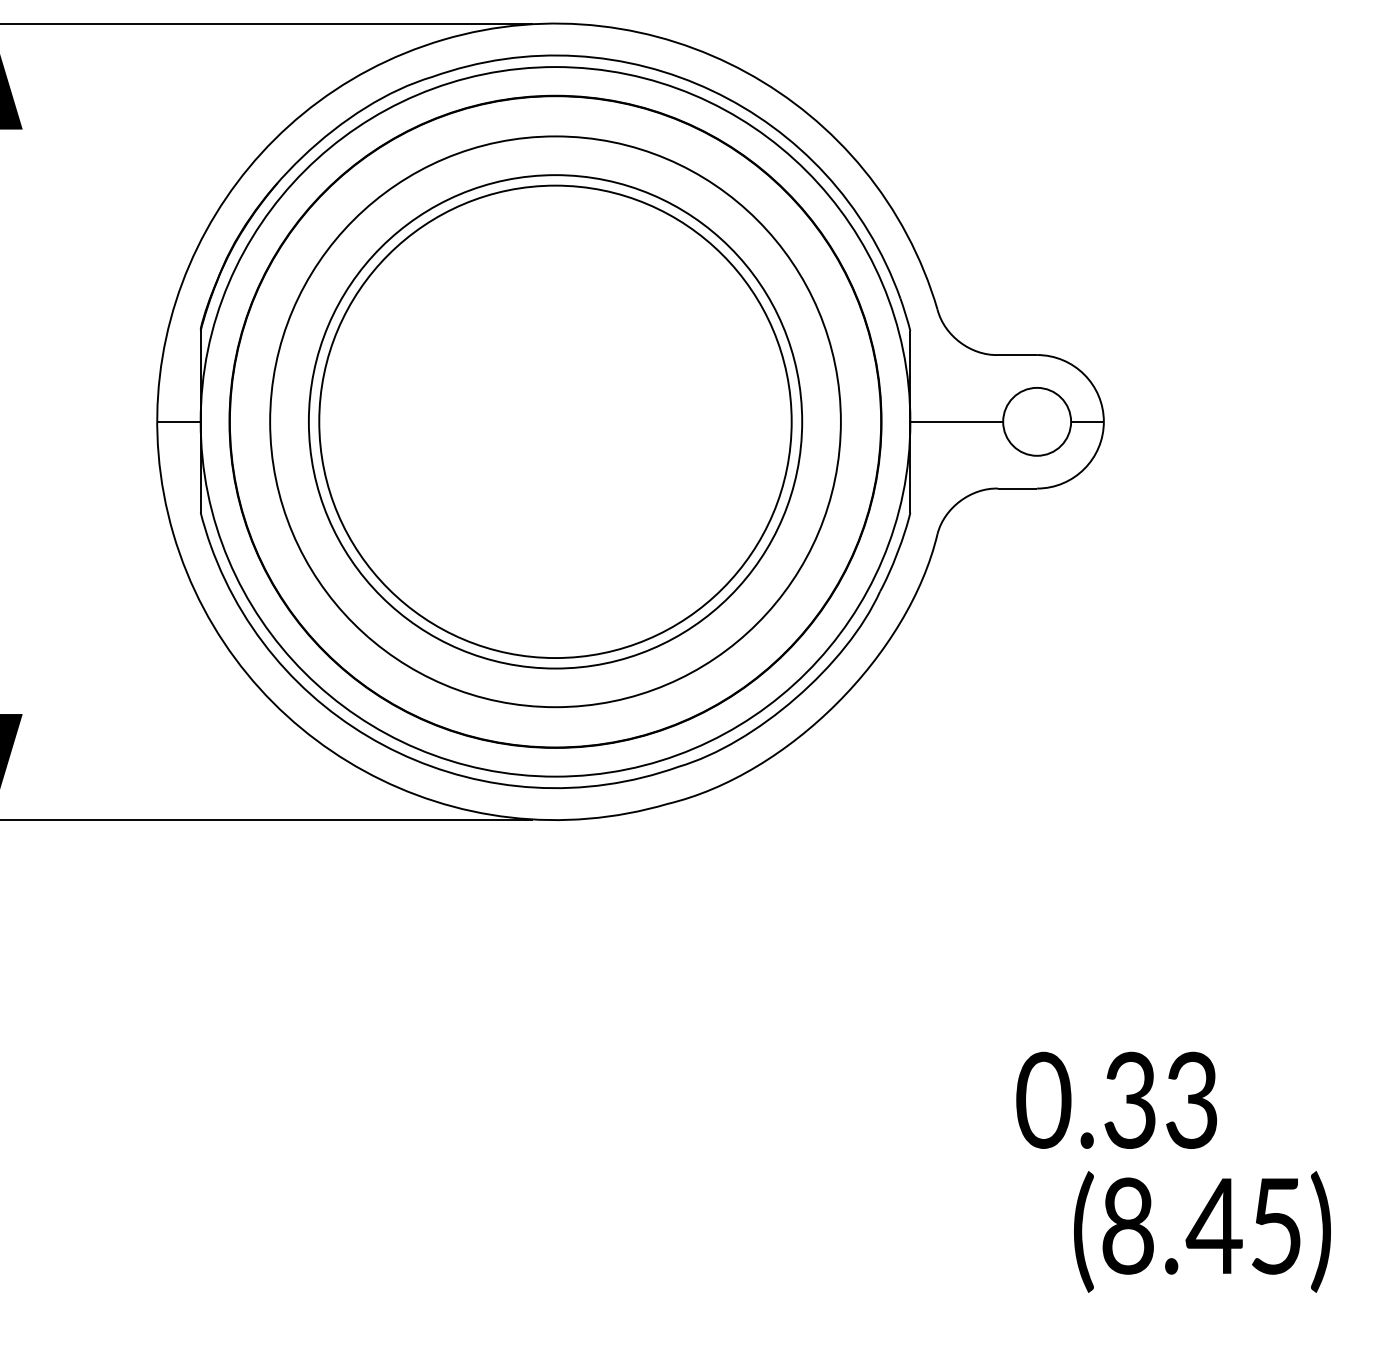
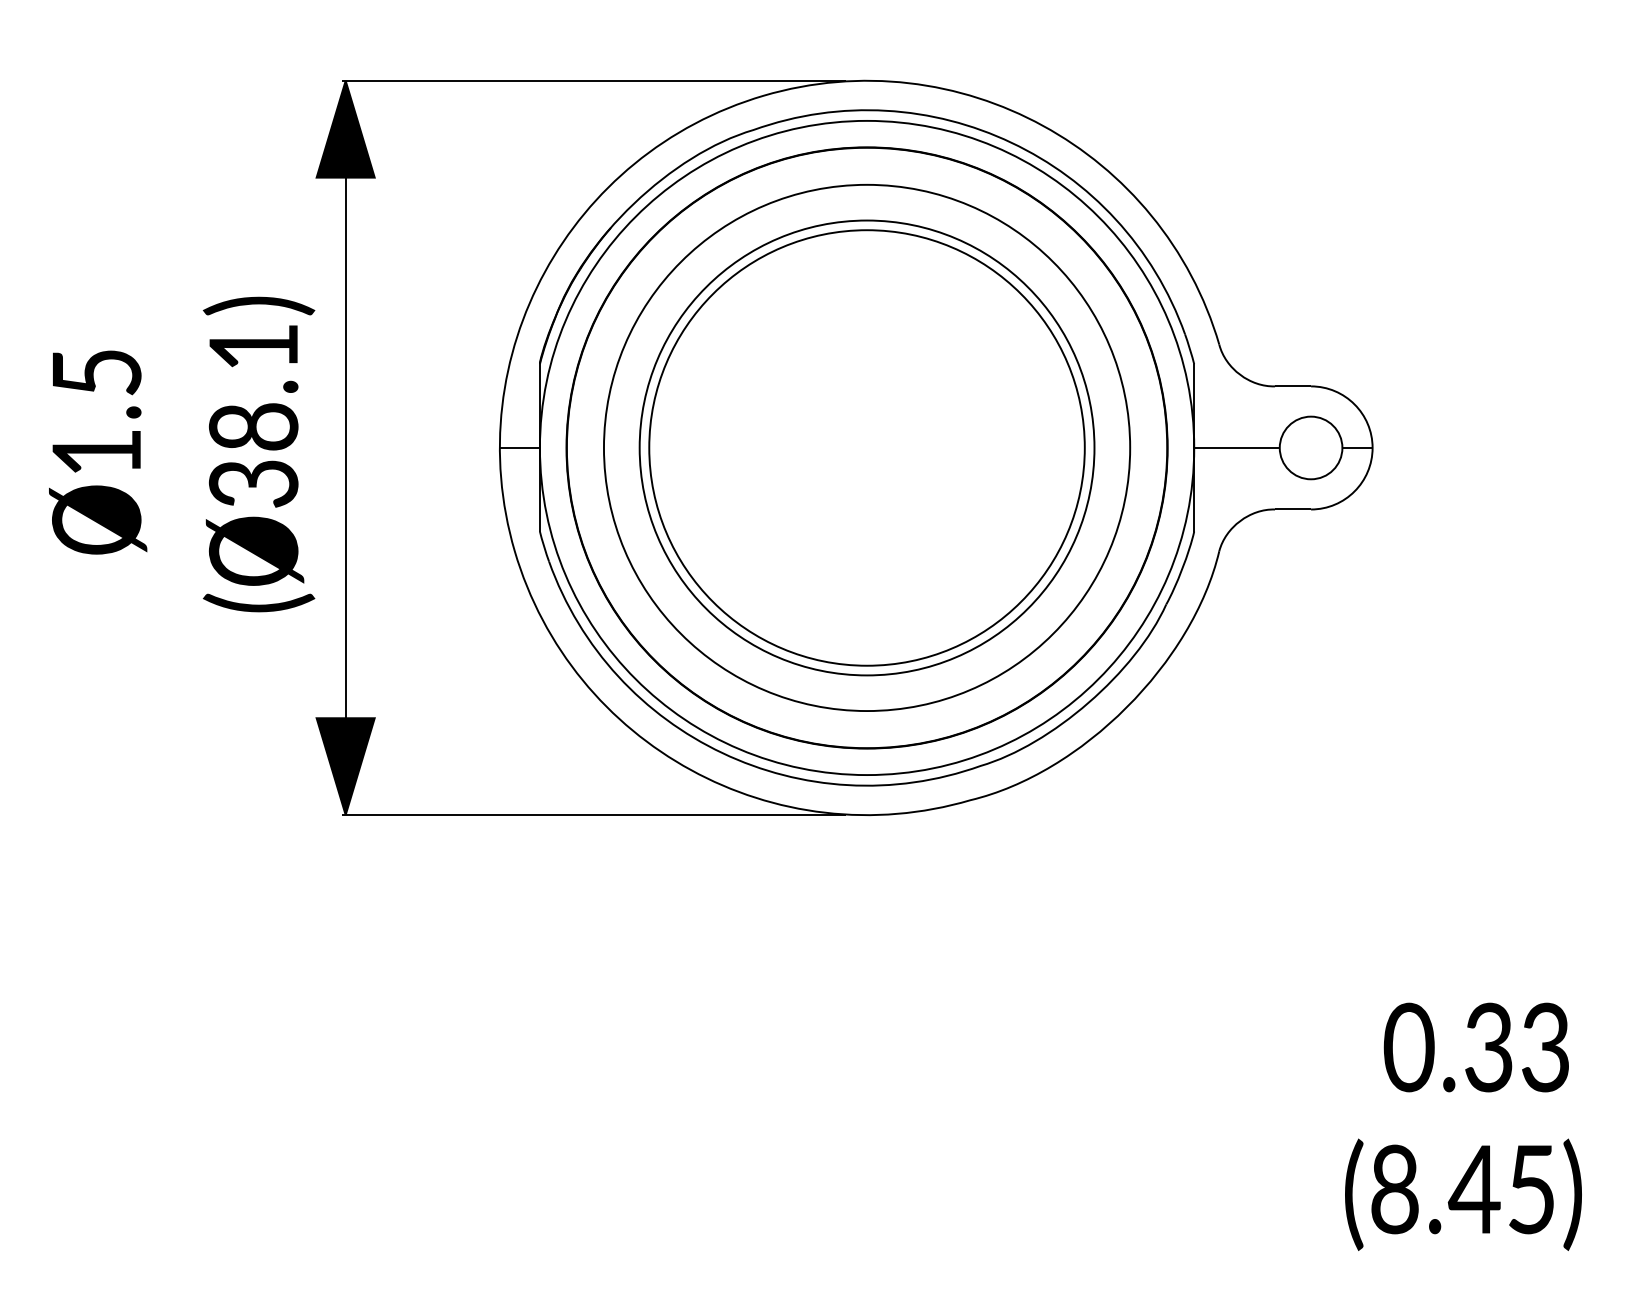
text: (1115, 1100) -> (1475, 1047), moved

